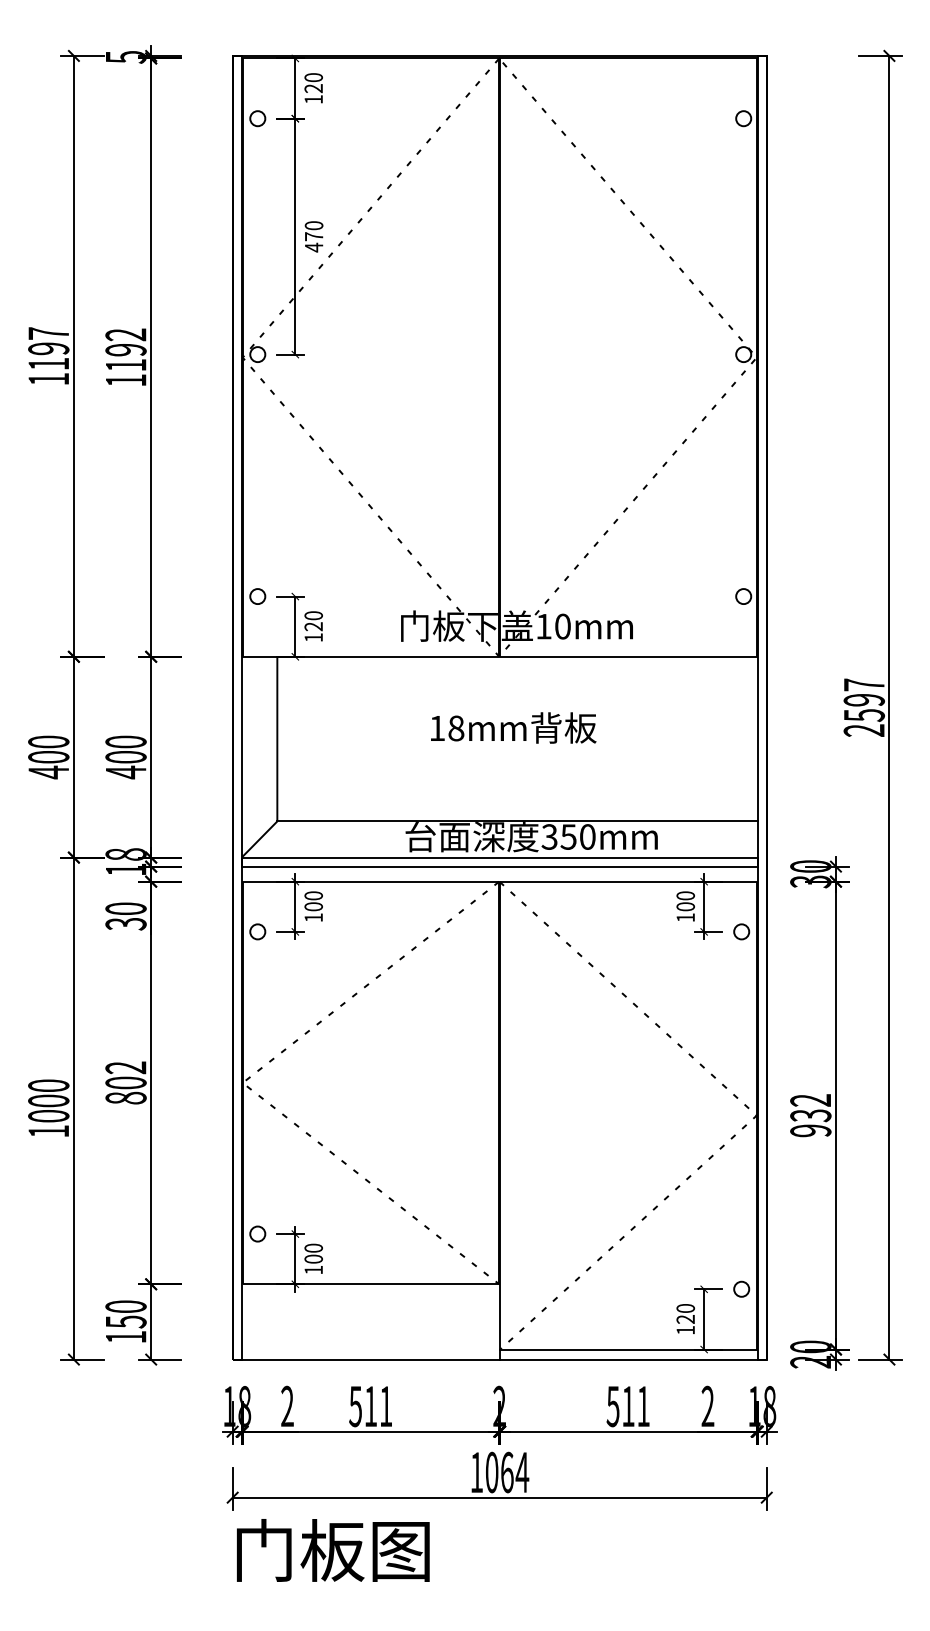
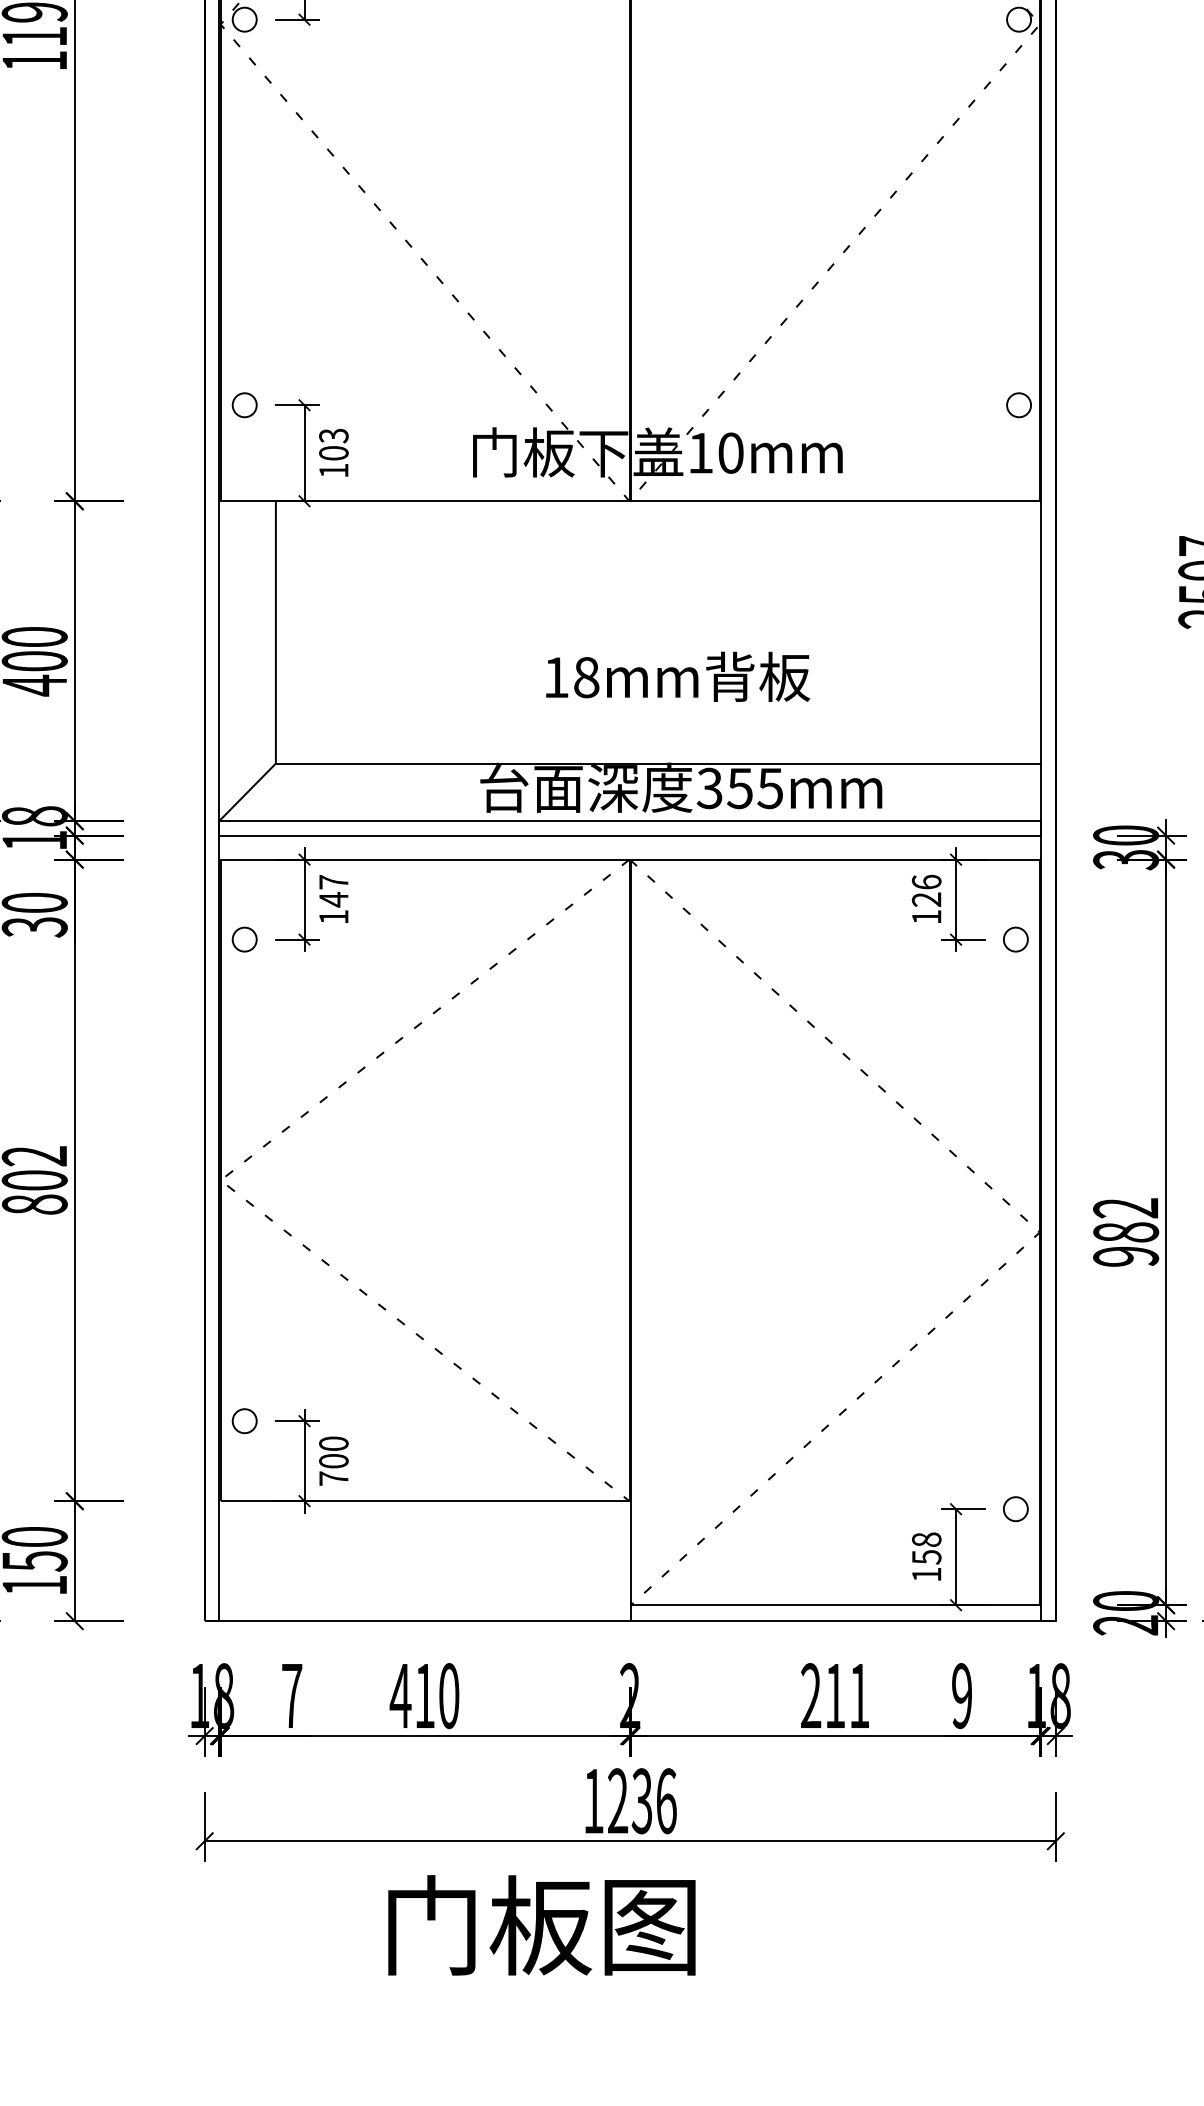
text: (313, 621) -> (333, 444), 120 -> 103
text: (513, 727) -> (677, 676), moved
text: (587, 836) -> (770, 787), 350mm -> 355mm
text: (313, 901) -> (333, 891), 100 -> 147
text: (685, 901) -> (926, 891), 100 -> 126
text: (810, 1115) -> (1125, 1232), 932 -> 982
text: (313, 1269) -> (333, 1477), 100 -> 700
text: (685, 1314) -> (926, 1549), 120 -> 158
text: (287, 1405) -> (292, 1694), 2 -> 7
text: (370, 1406) -> (424, 1695), 511 -> 410
text: (612, 1406) -> (809, 1695), 511 -> 211
text: (707, 1406) -> (961, 1695), 2 -> 9
text: (507, 1472) -> (642, 1801), 1064 -> 1236
text: (333, 1550) -> (542, 1925), moved

